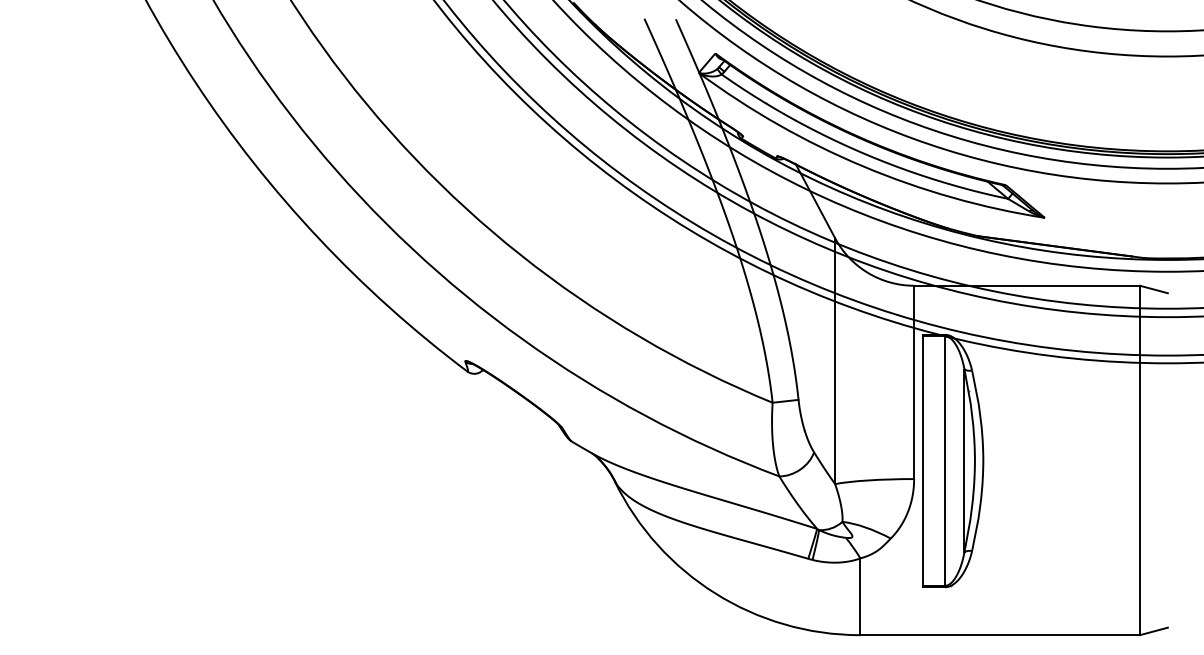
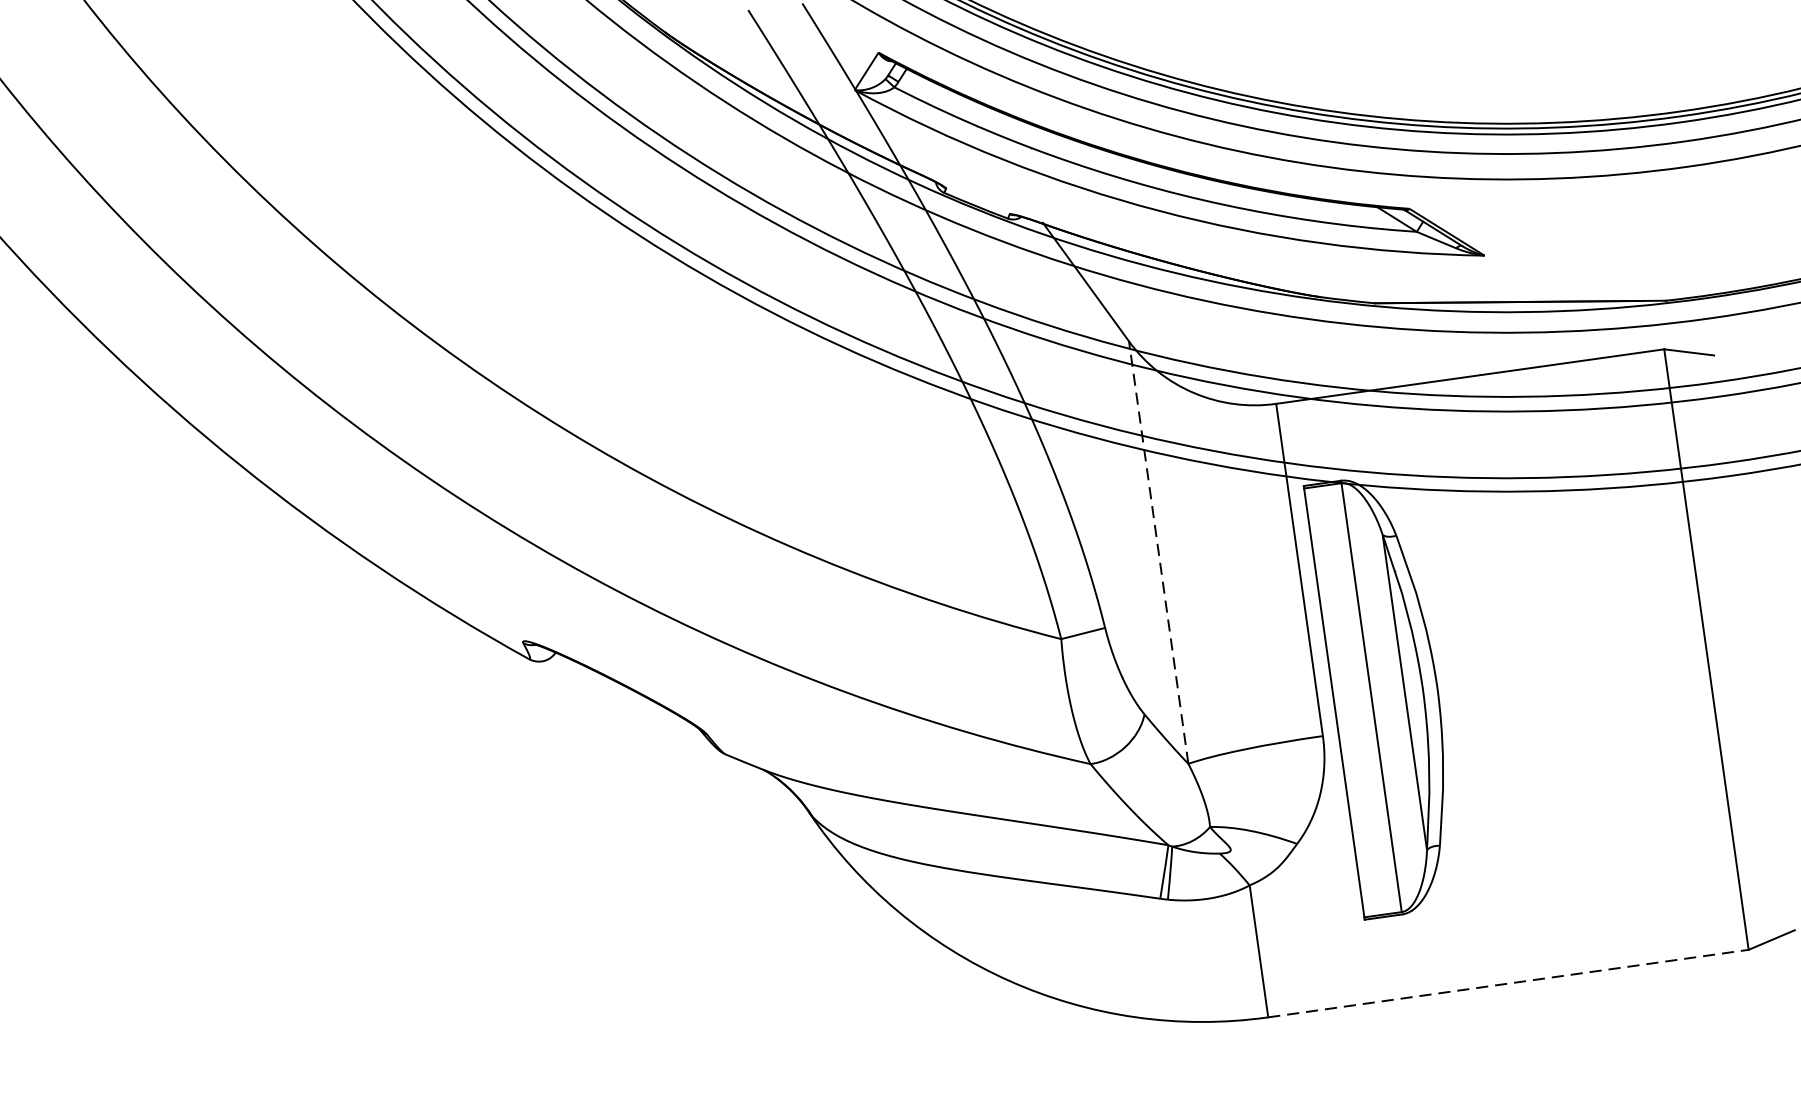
line: (835, 361) -> (1159, 553), solid -> dashed
line: (1000, 635) -> (1509, 984), solid -> dashed

